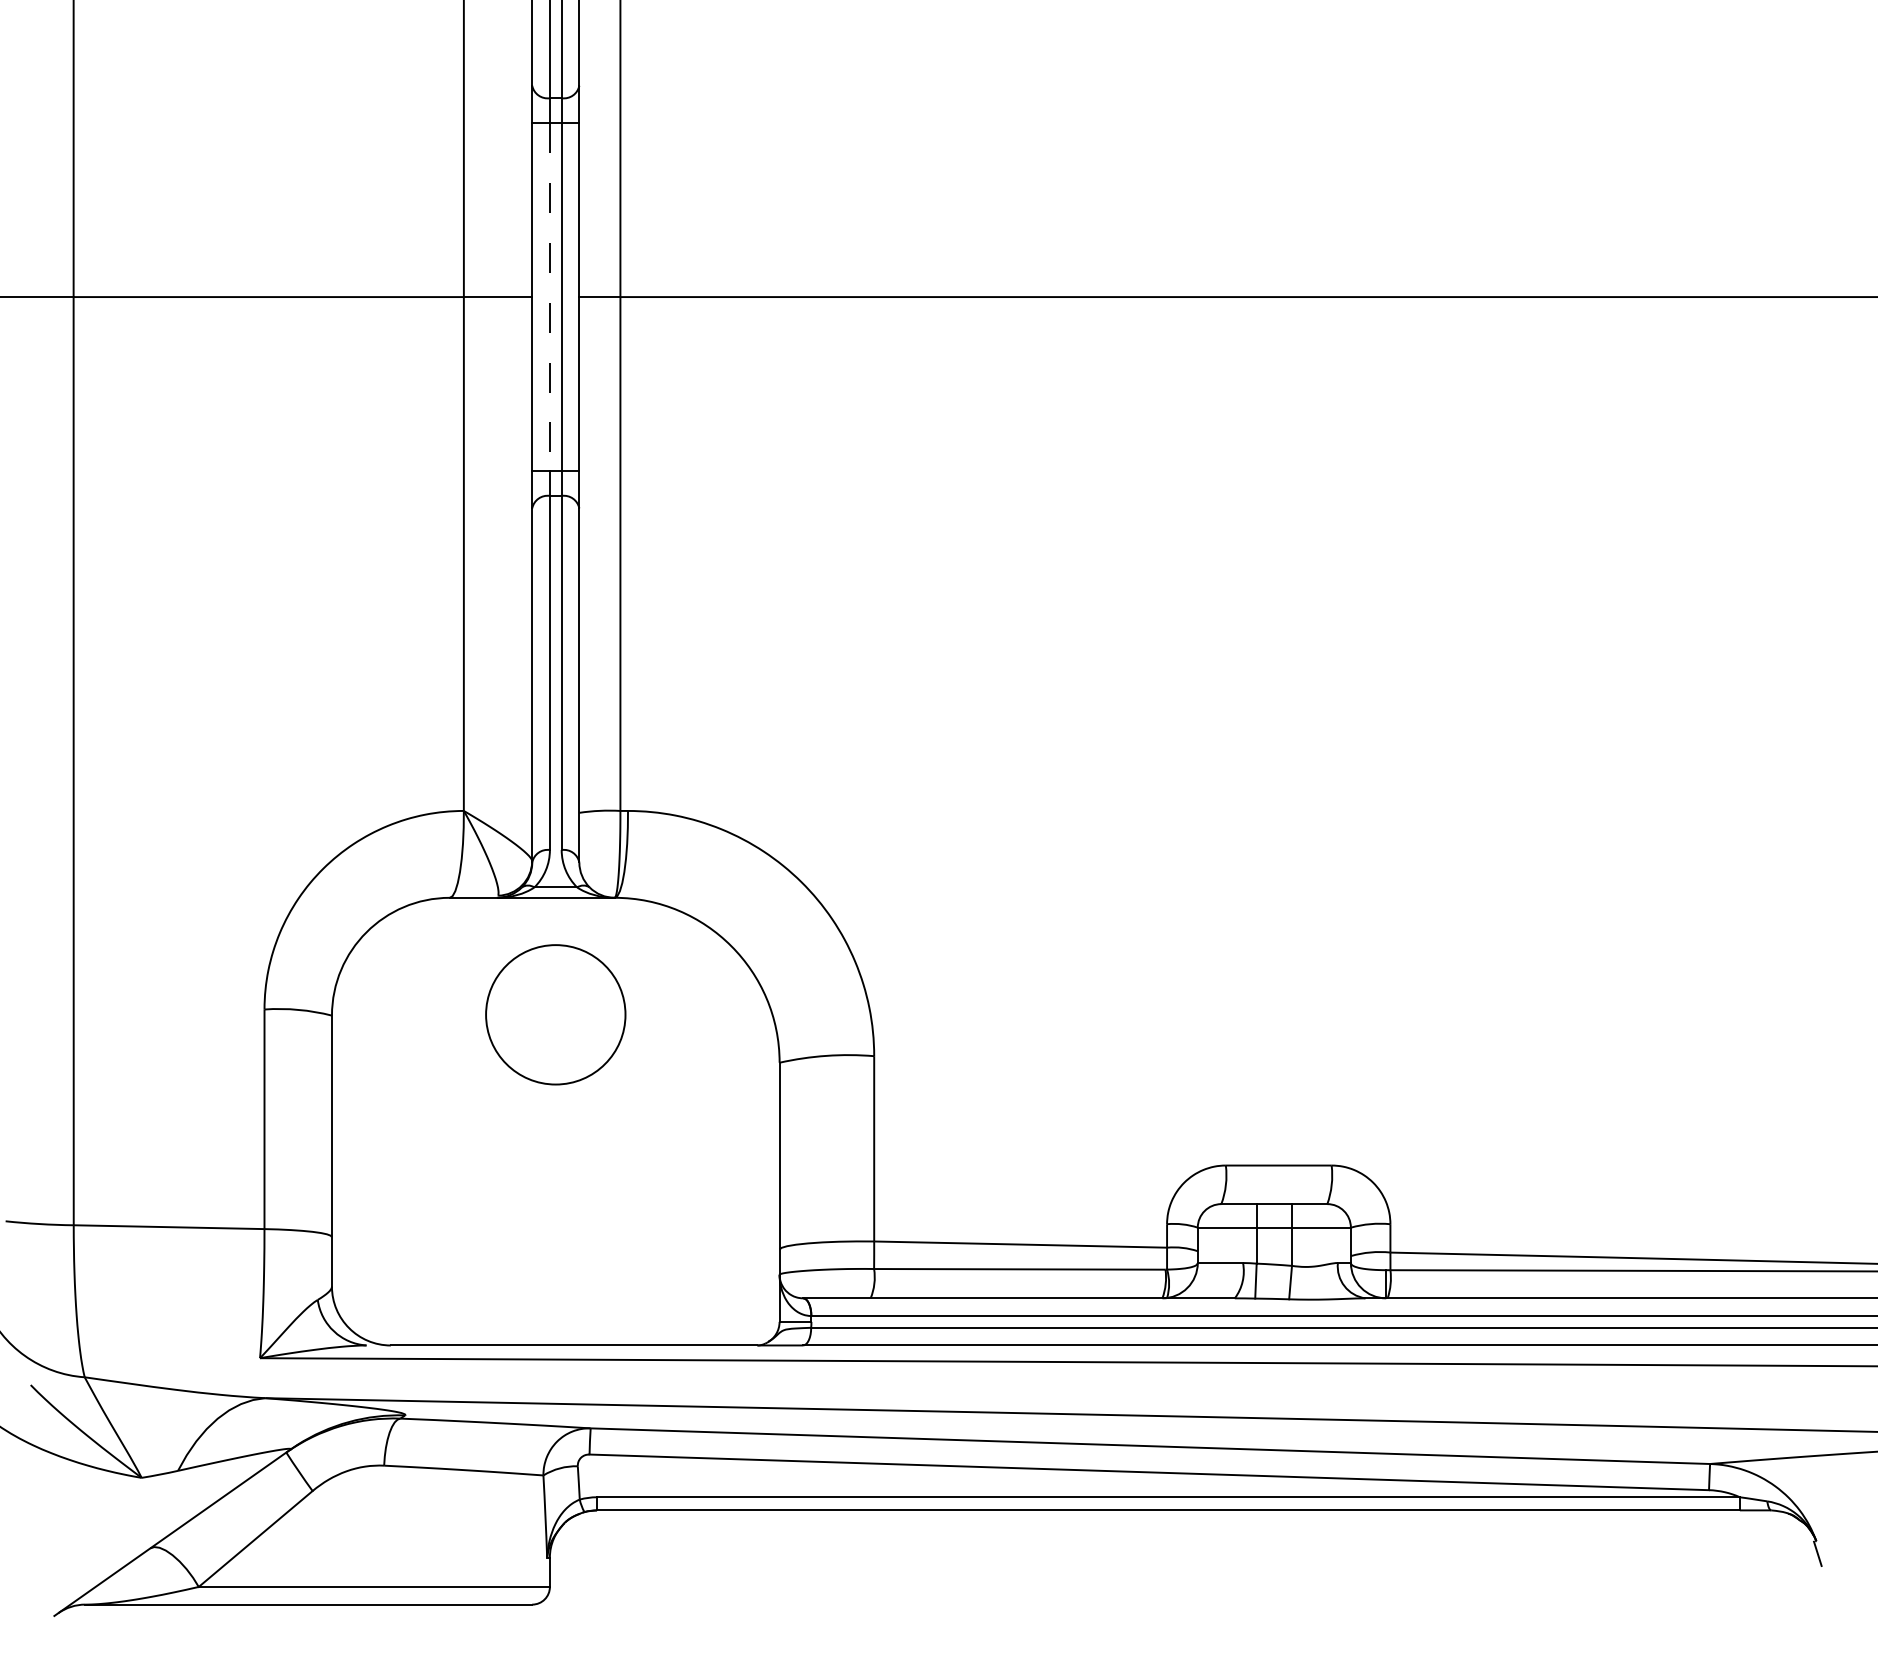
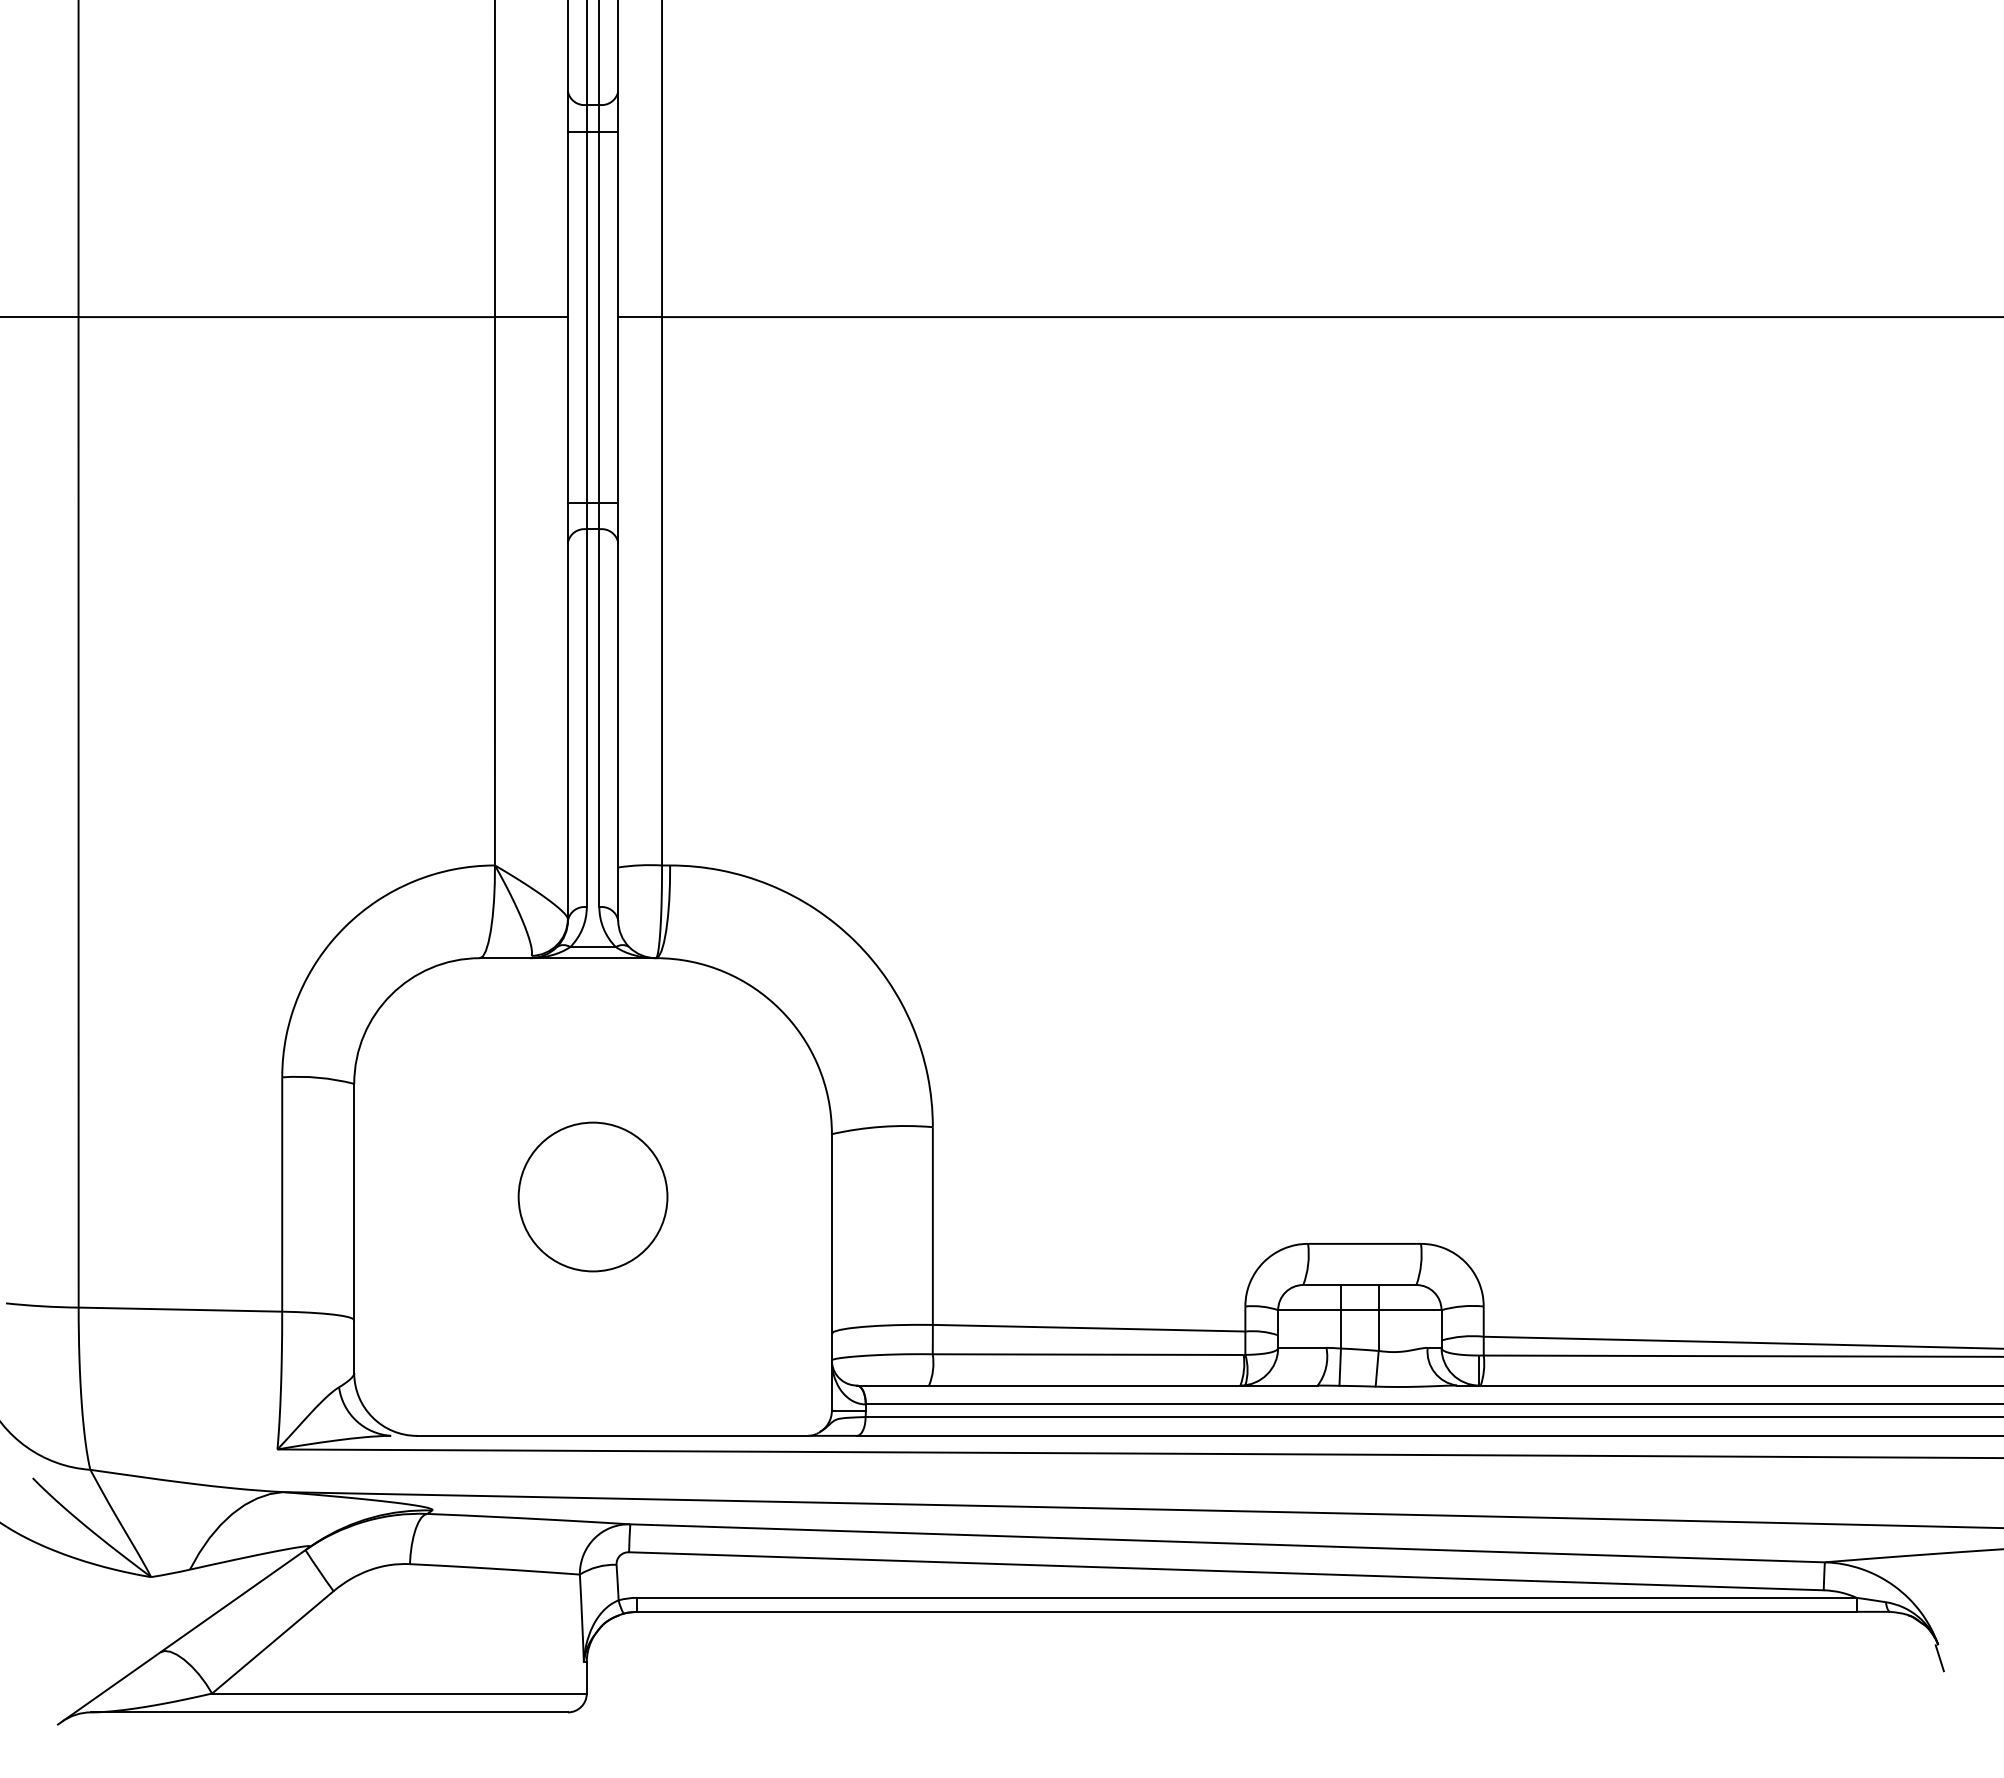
line: (549, 297) -> (586, 317), dashed -> solid
circle: (555, 1014) -> (592, 1196), moved

